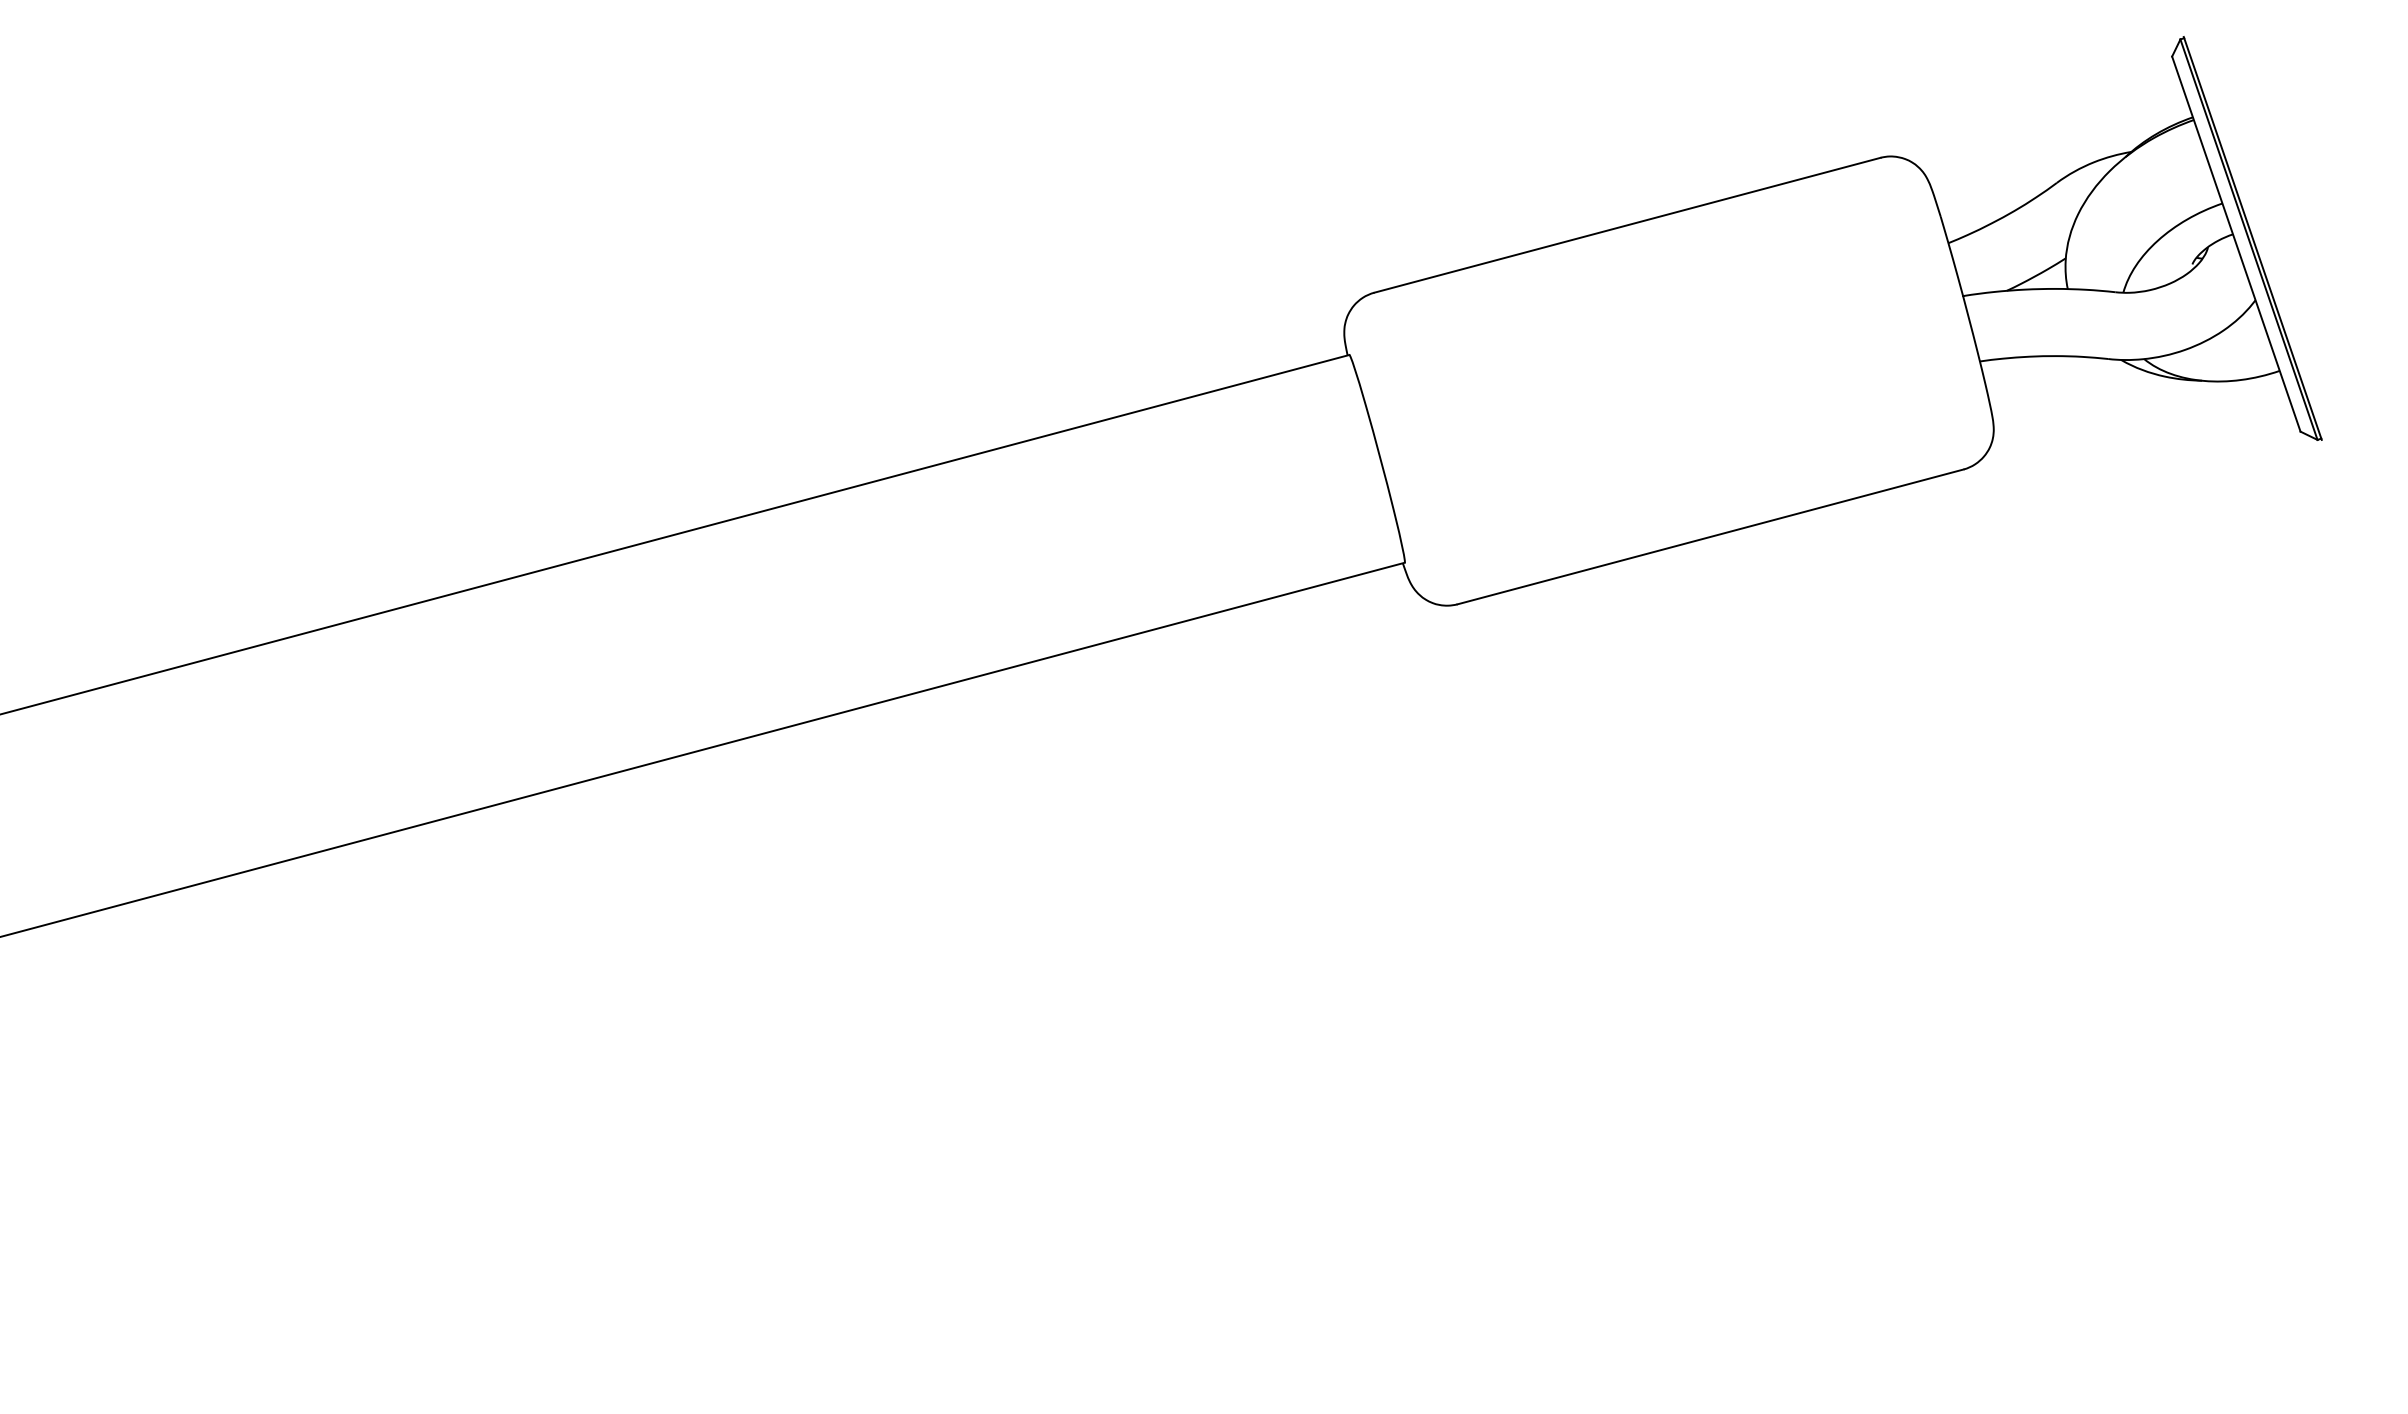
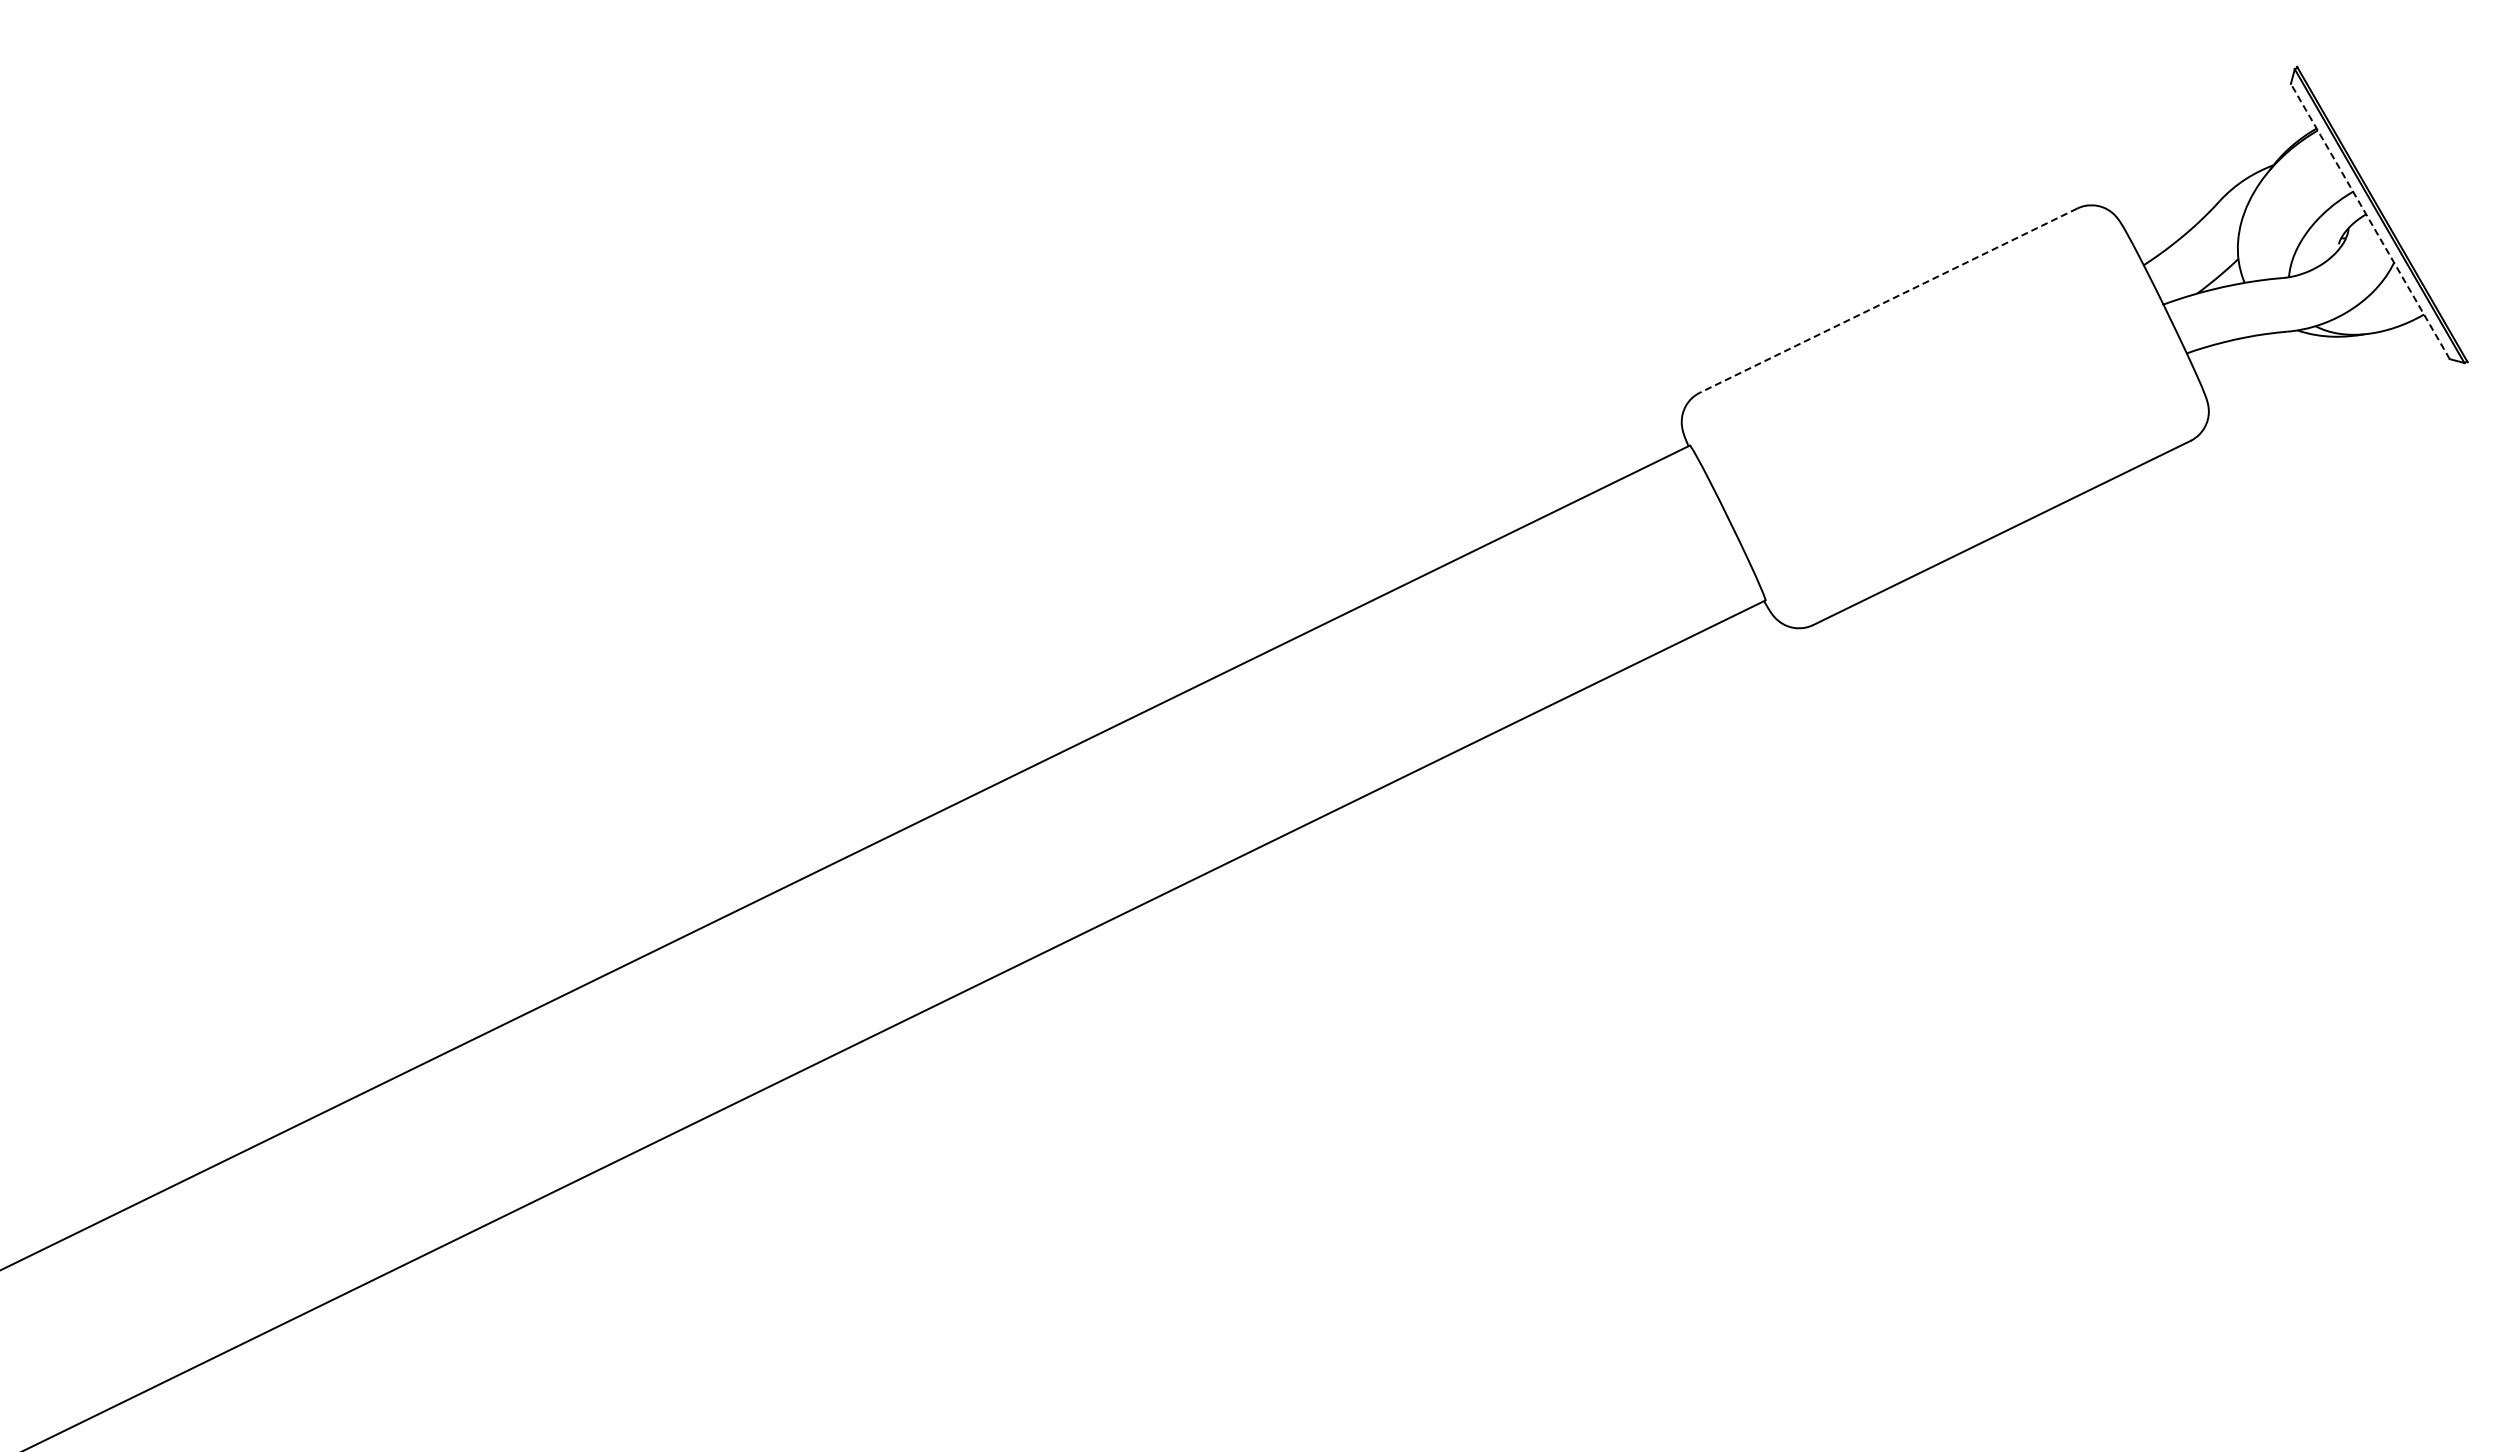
line: (1627, 225) -> (1888, 300), solid -> dashed
line: (2236, 244) -> (2370, 221), solid -> dashed

